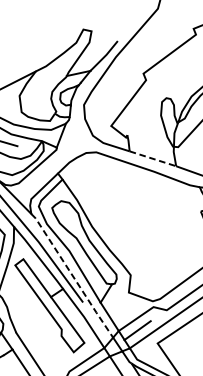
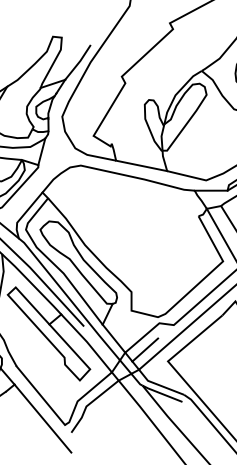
line: (153, 159) -> (142, 166), dashed -> solid
line: (72, 275) -> (69, 299), dashed -> solid

